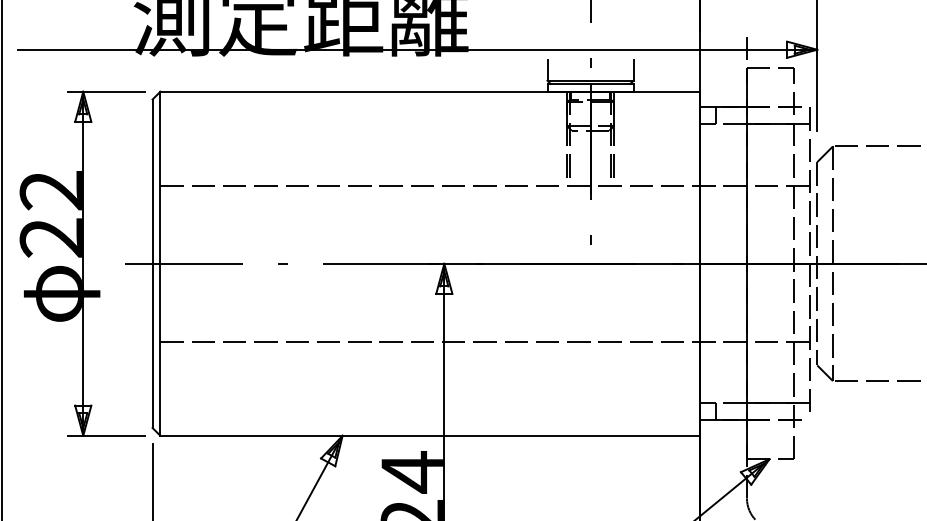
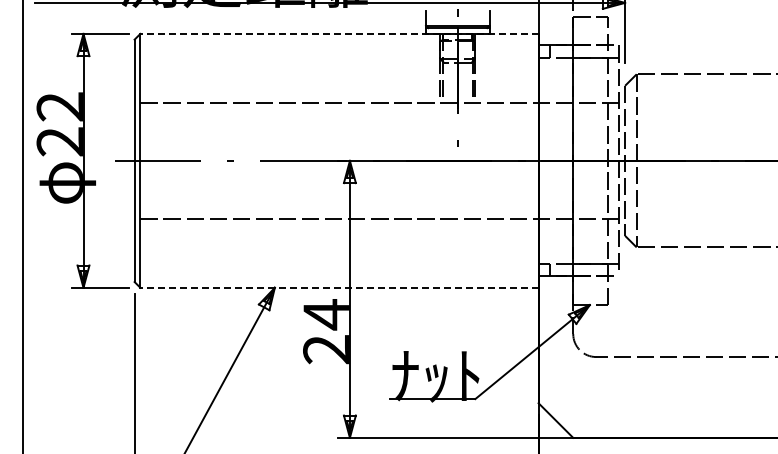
line: (428, 91) -> (338, 33), solid -> dashed
line: (428, 435) -> (338, 287), solid -> dashed

